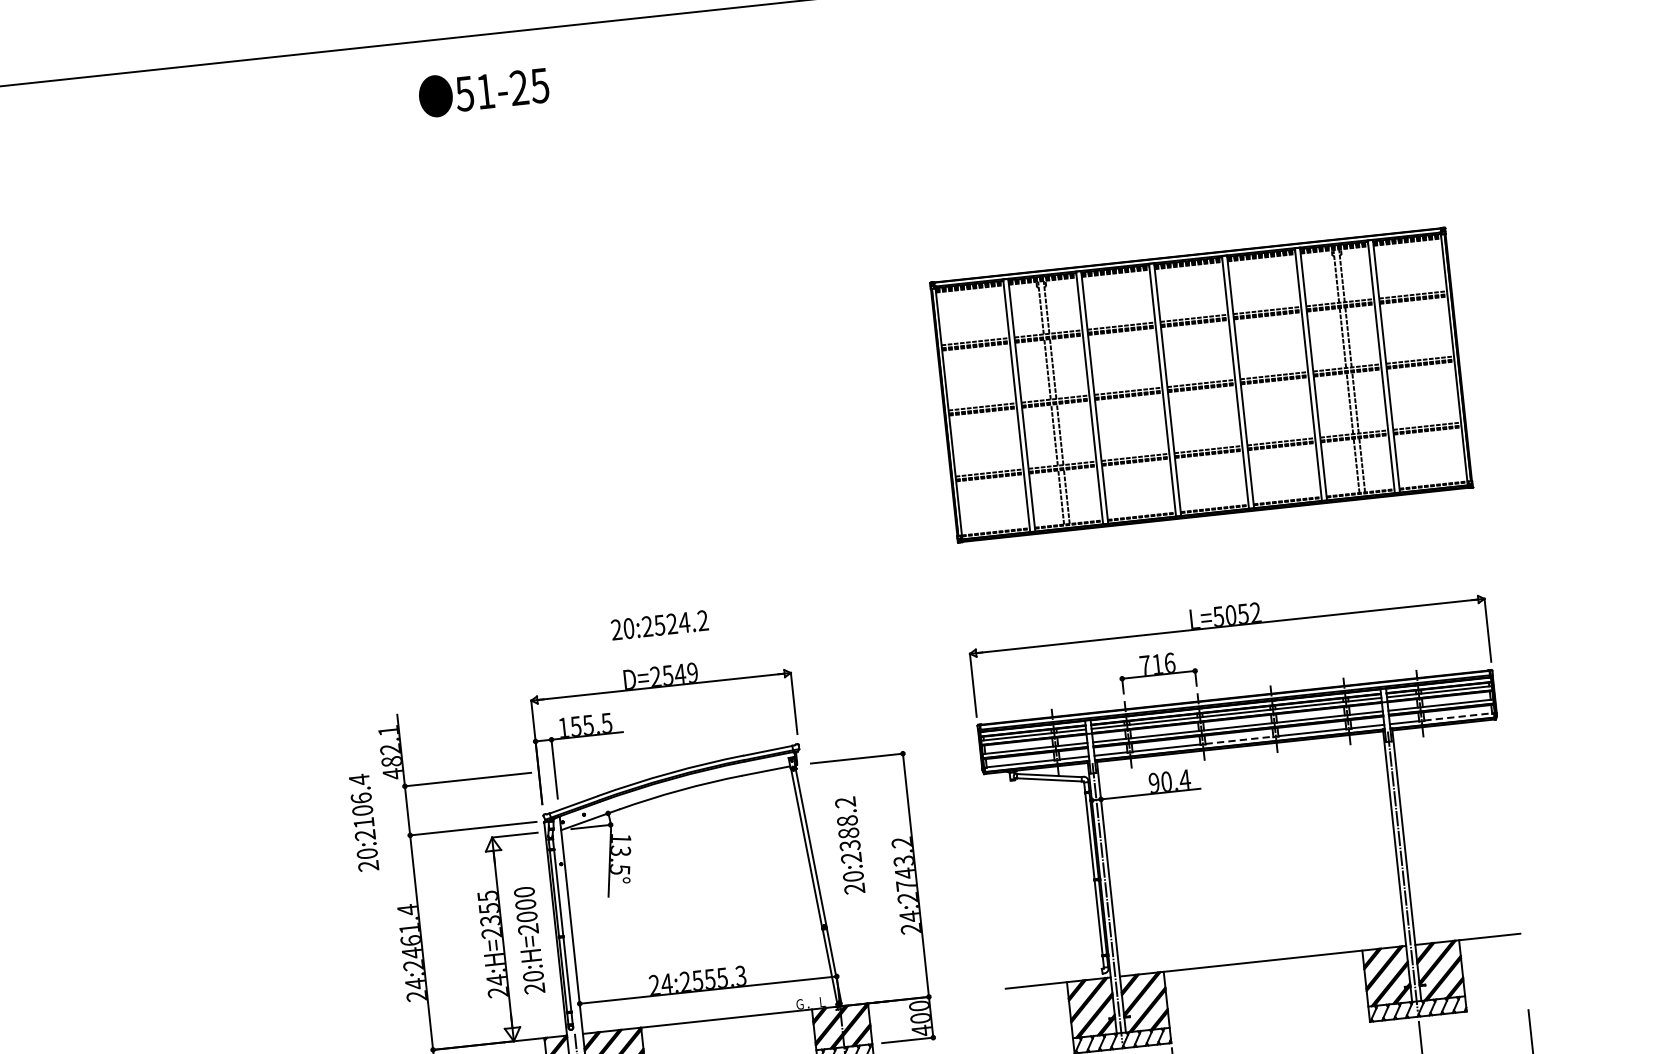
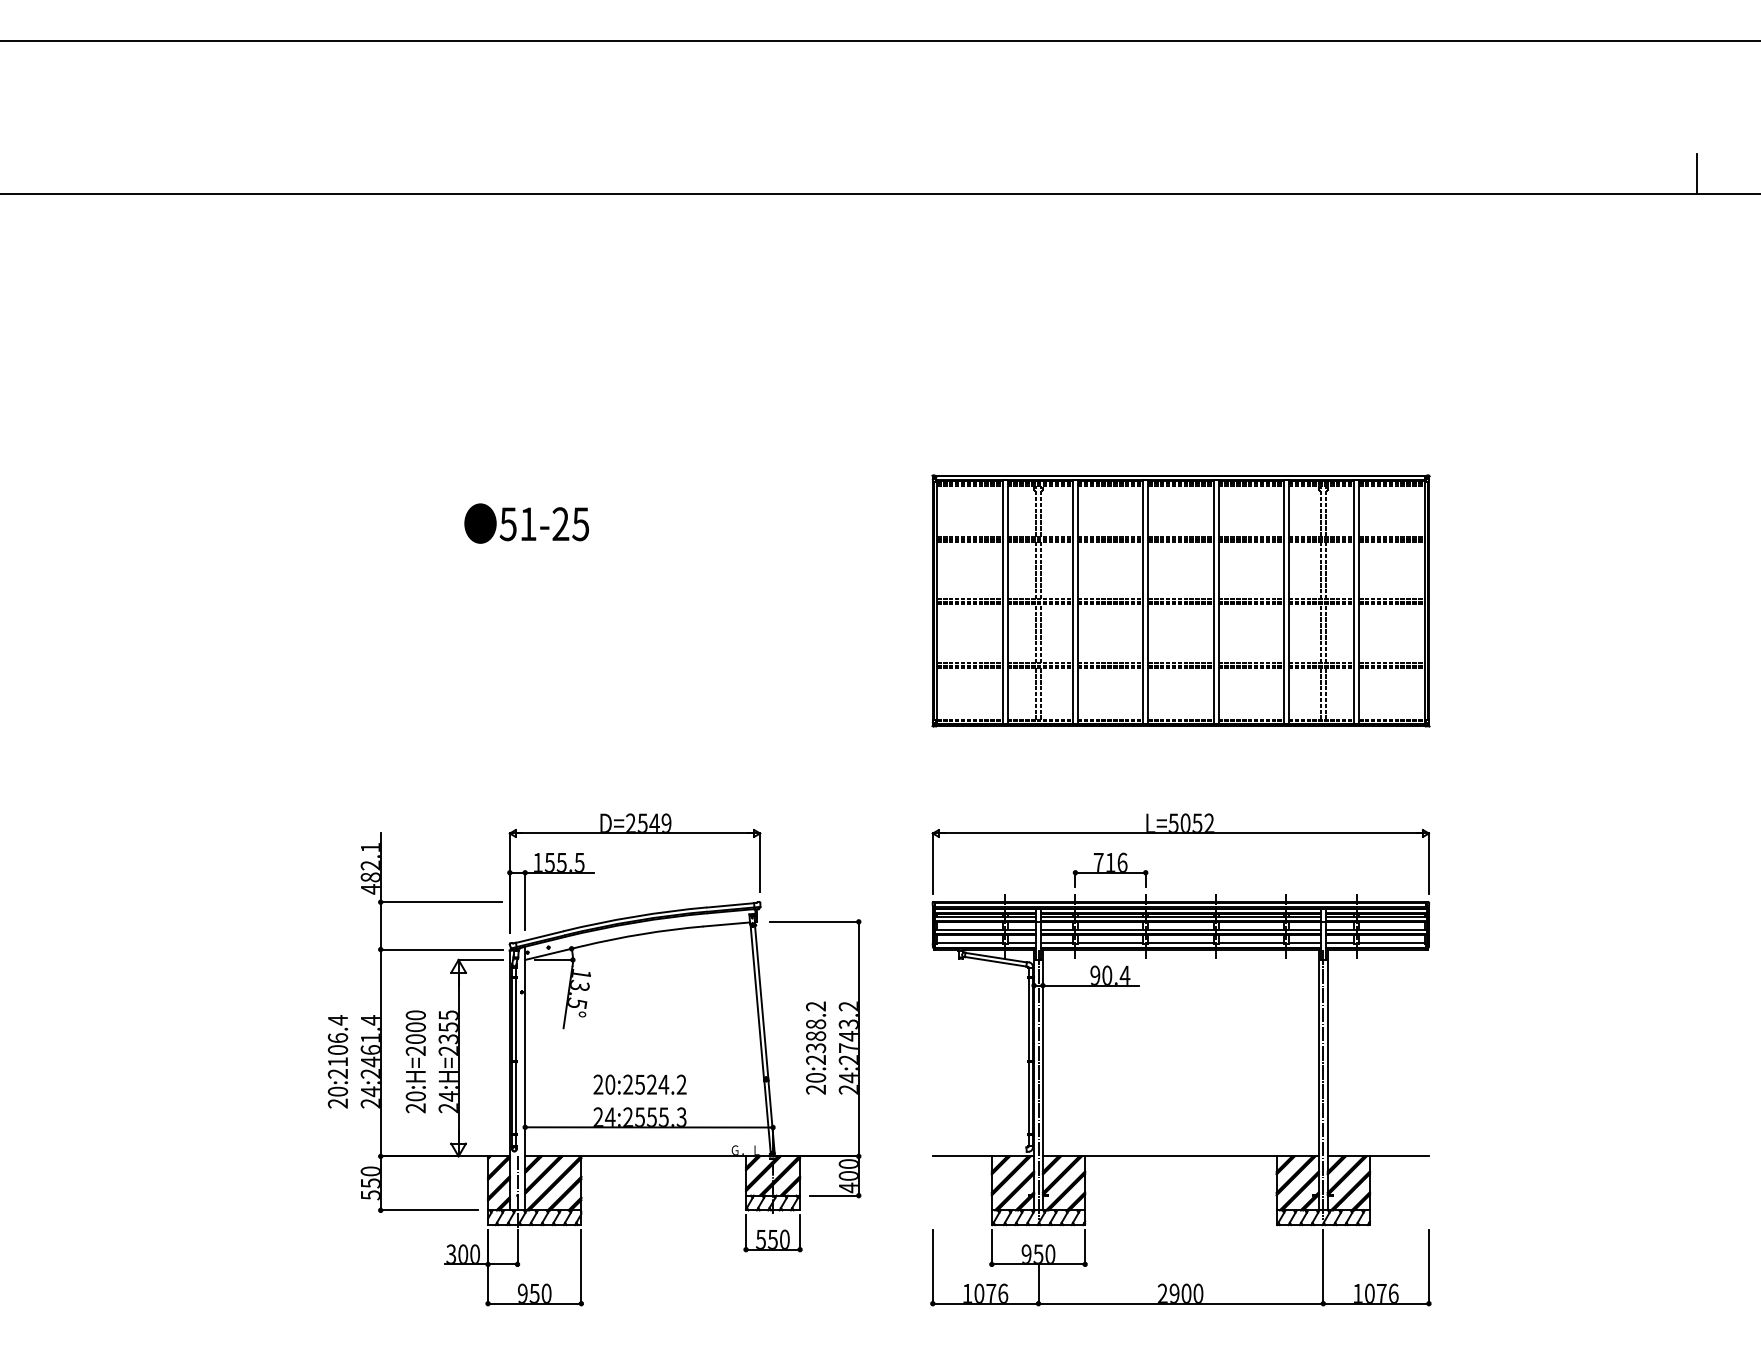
text: (483, 91) -> (526, 523), moved
text: (659, 625) -> (639, 1084), moved
line: (1457, 717) -> (1391, 943), dashed -> solid
line: (1239, 740) -> (1180, 943), dashed -> solid
text: (363, 822) -> (337, 1061), moved
text: (850, 844) -> (816, 1047), moved
text: (529, 940) -> (415, 1061), moved

